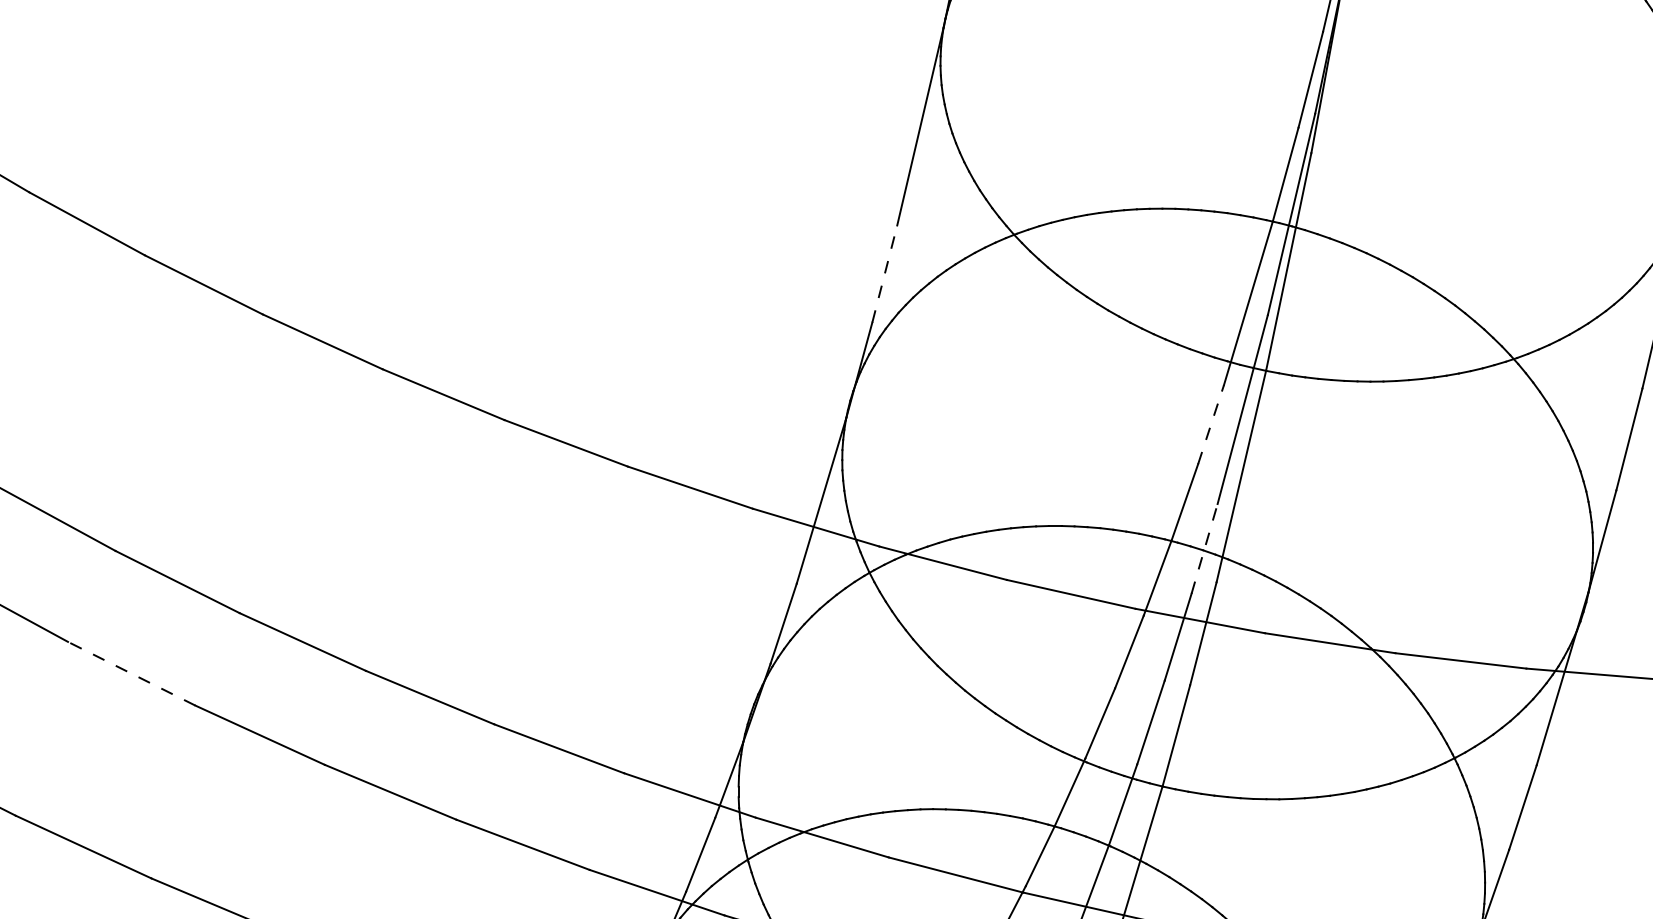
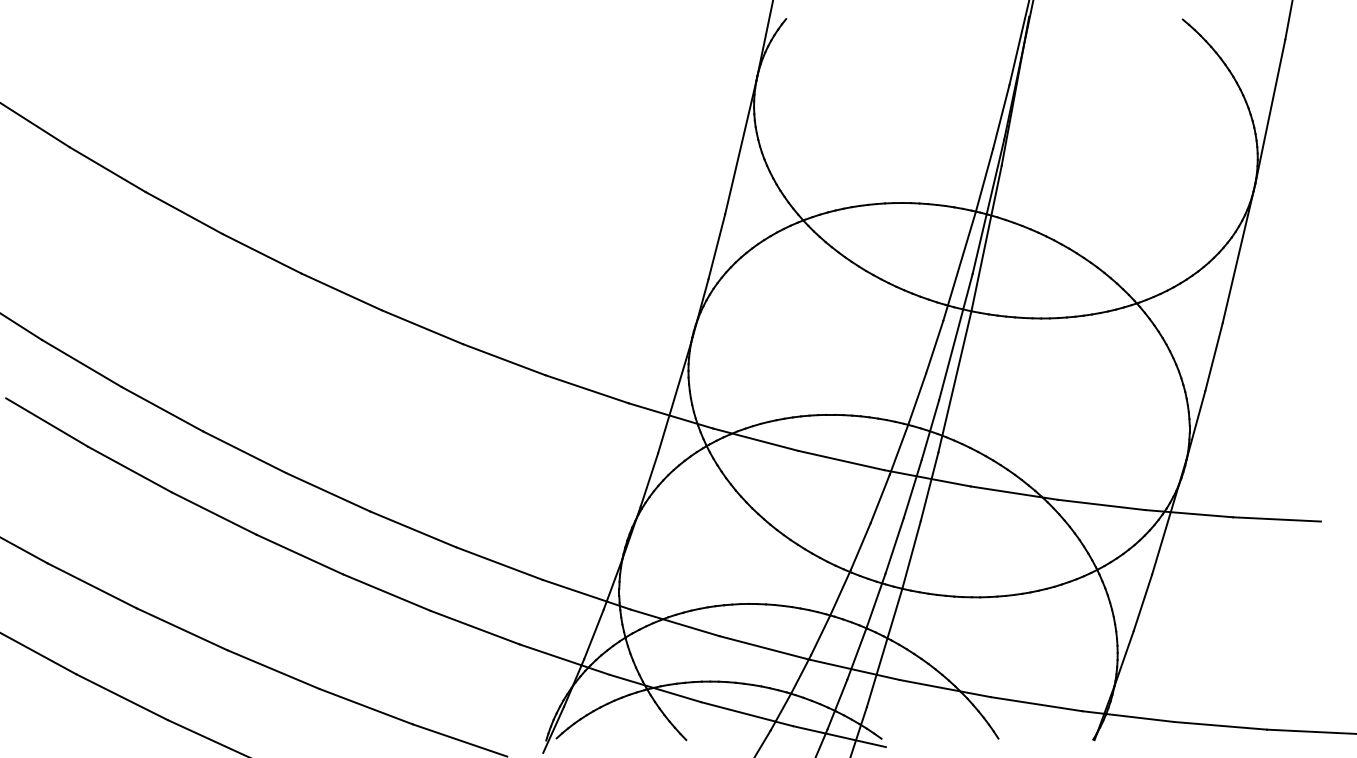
line: (885, 273) -> (717, 246), dashed -> solid
line: (1210, 425) -> (934, 347), dashed -> solid
line: (1204, 547) -> (930, 429), dashed -> solid
line: (132, 673) -> (214, 513), dashed -> solid

